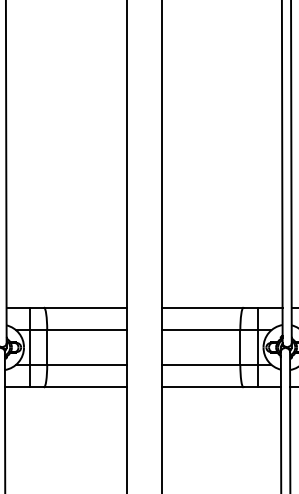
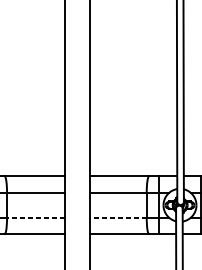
line: (86, 364) -> (35, 217), solid -> dashed
line: (200, 364) -> (117, 217), solid -> dashed

